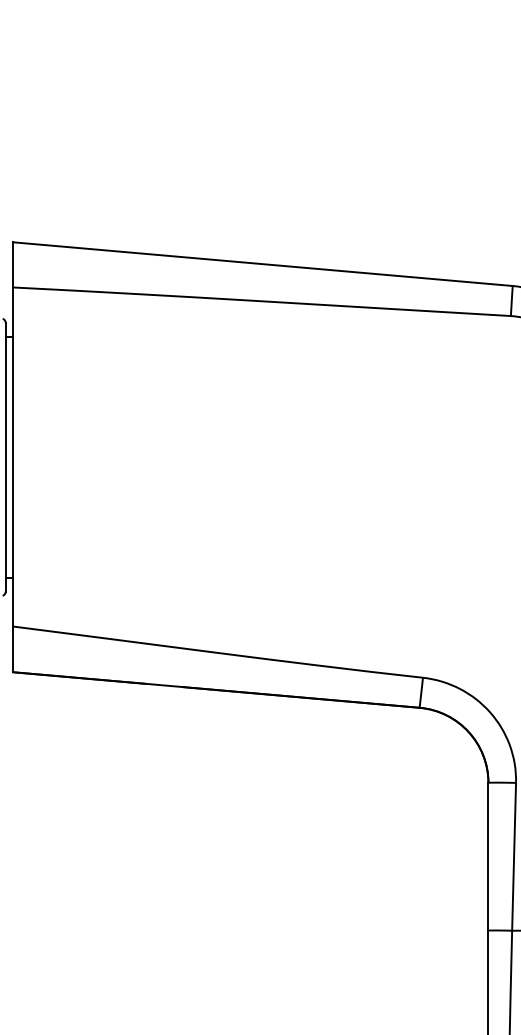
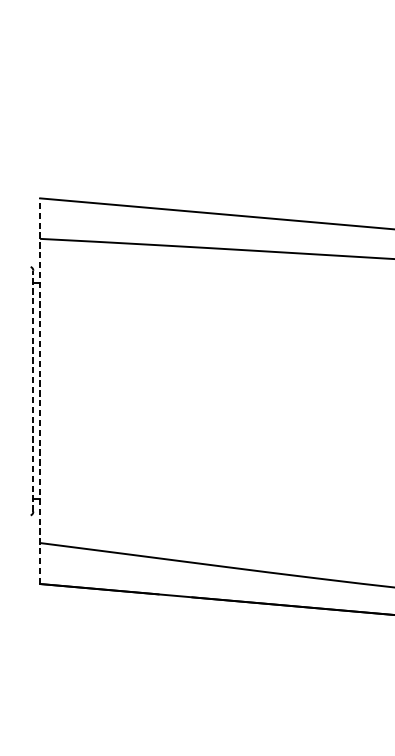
line: (5, 456) -> (33, 390), solid -> dashed
line: (13, 457) -> (40, 391), solid -> dashed

